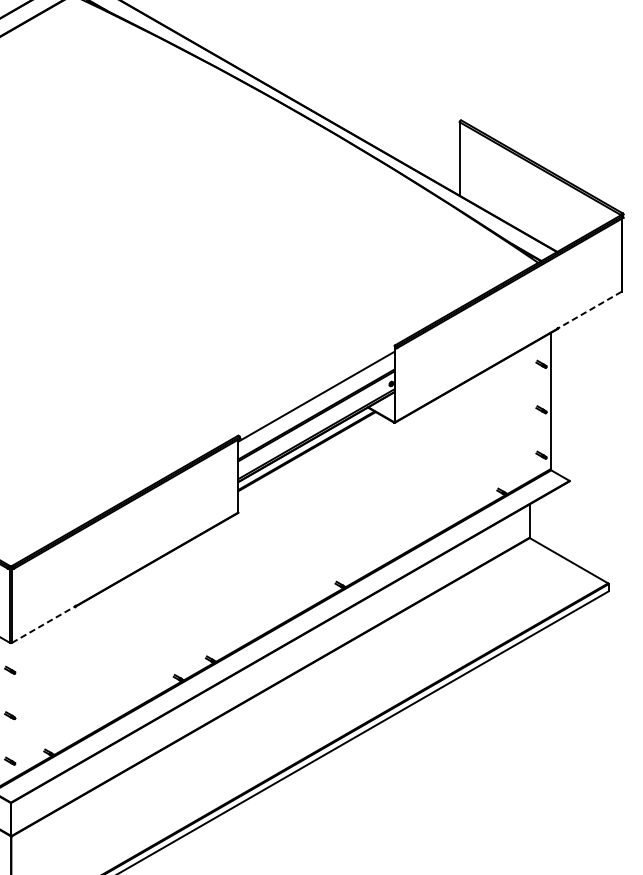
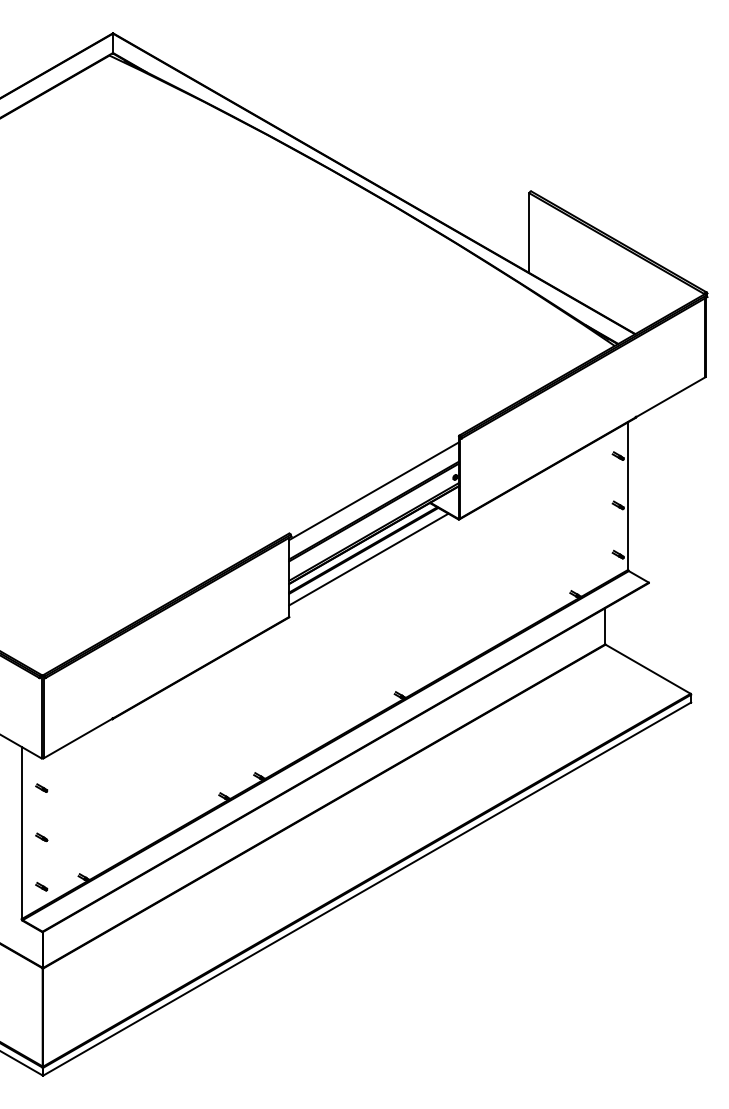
line: (589, 310) -> (670, 397), dashed -> solid
line: (311, 459) -> (368, 559), added
line: (44, 624) -> (78, 738), dashed -> solid

